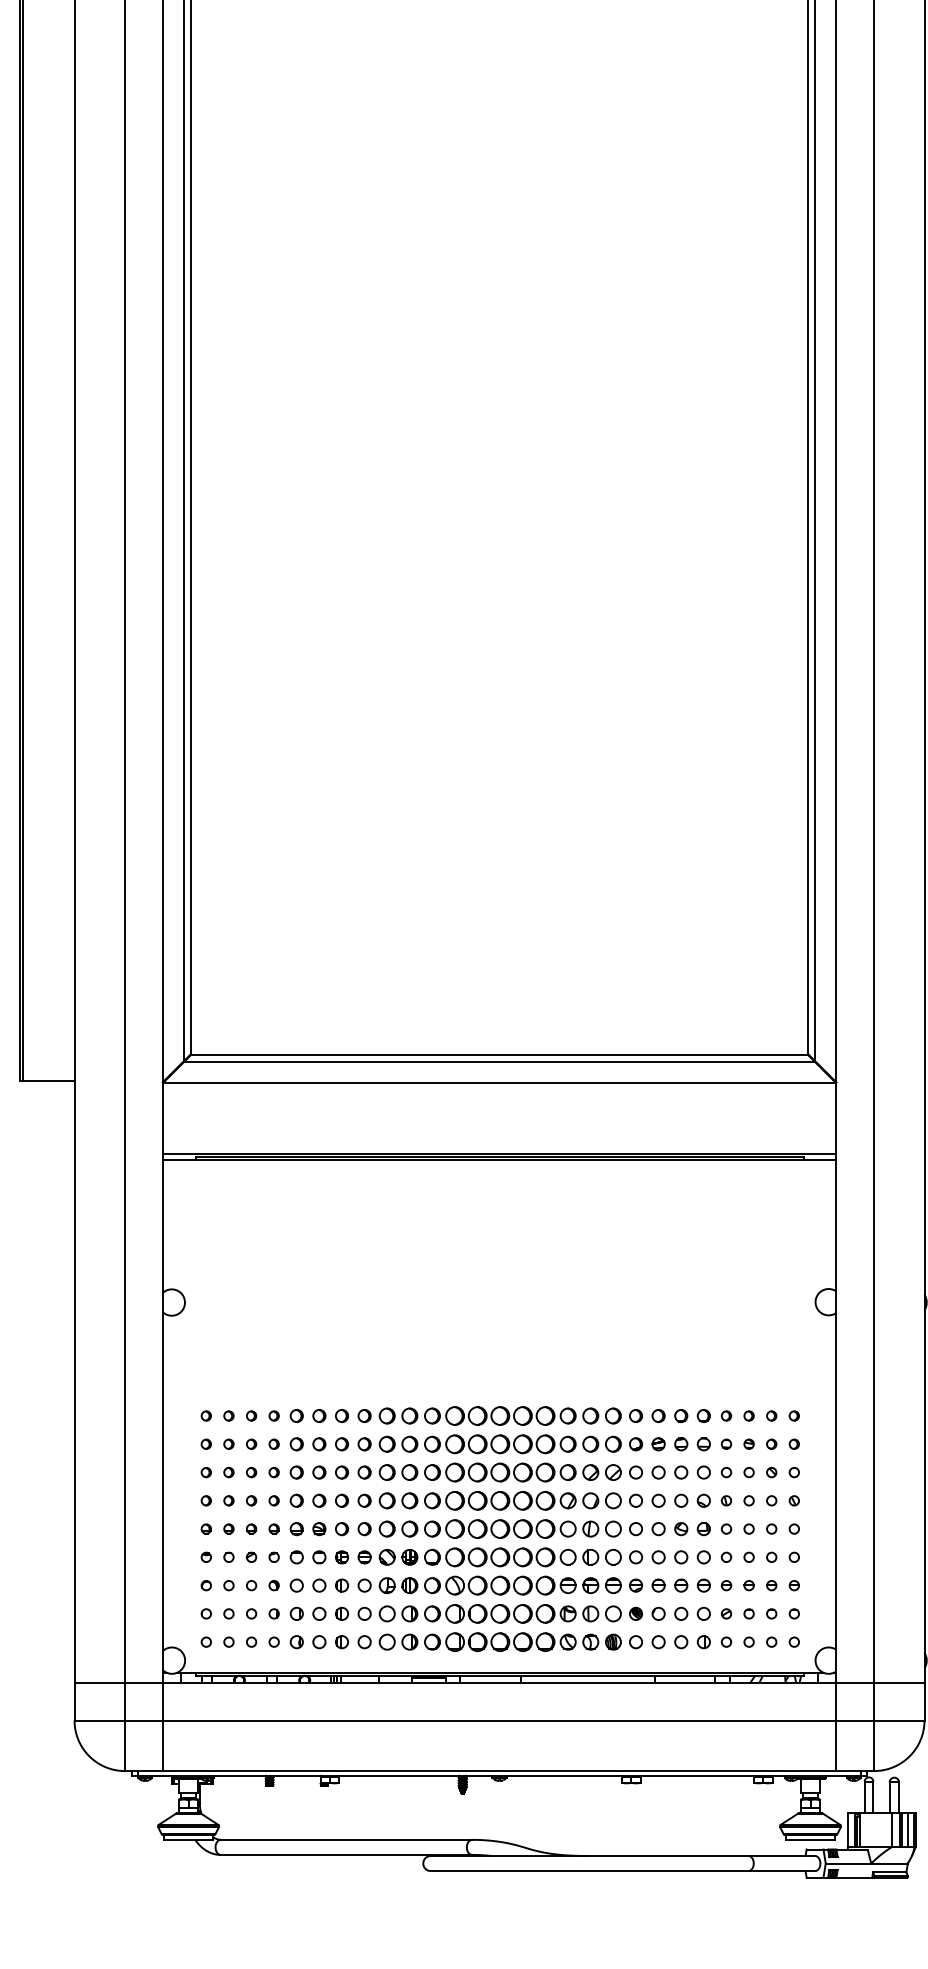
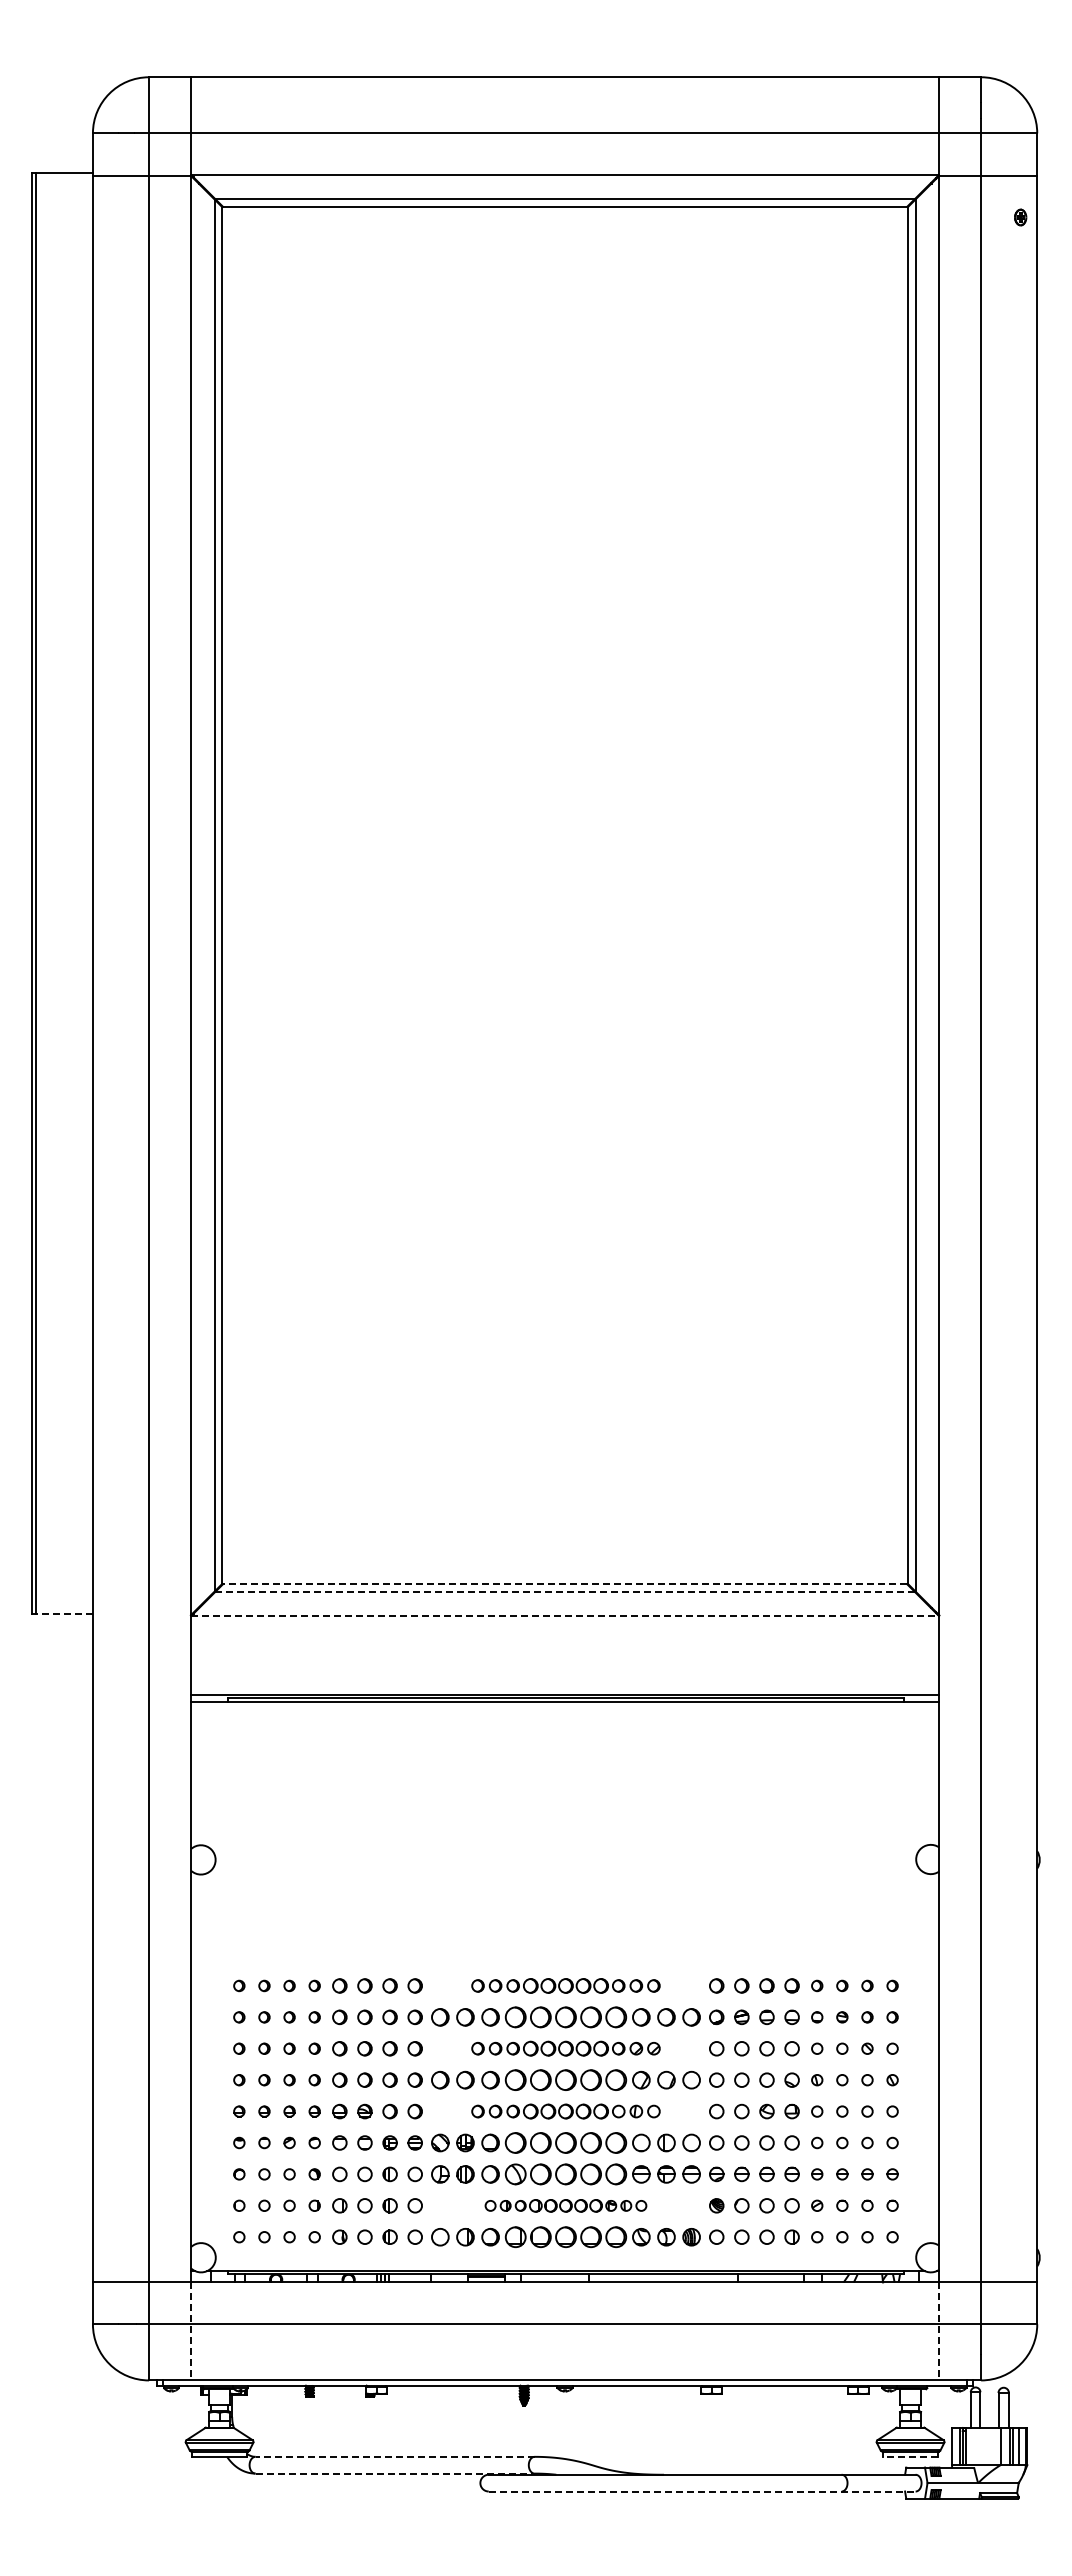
line: (499, 1054) -> (564, 1584), solid -> dashed
line: (499, 1061) -> (564, 1592), solid -> dashed
line: (48, 1080) -> (64, 1613), solid -> dashed
line: (499, 1082) -> (565, 1615), solid -> dashed
part: (499, 1415) -> (565, 1985), size x0.7
part: (499, 1472) -> (565, 2048), size x0.7
part: (499, 1529) -> (565, 2111), size x0.7
part: (499, 1613) -> (565, 2205), size x0.6
line: (163, 1727) -> (191, 2331), solid -> dashed
line: (835, 1727) -> (938, 2331), solid -> dashed
line: (346, 1839) -> (395, 2456), solid -> dashed
line: (810, 1839) -> (910, 2456), solid -> dashed
line: (346, 1854) -> (395, 2473), solid -> dashed
line: (623, 1871) -> (702, 2491), solid -> dashed

